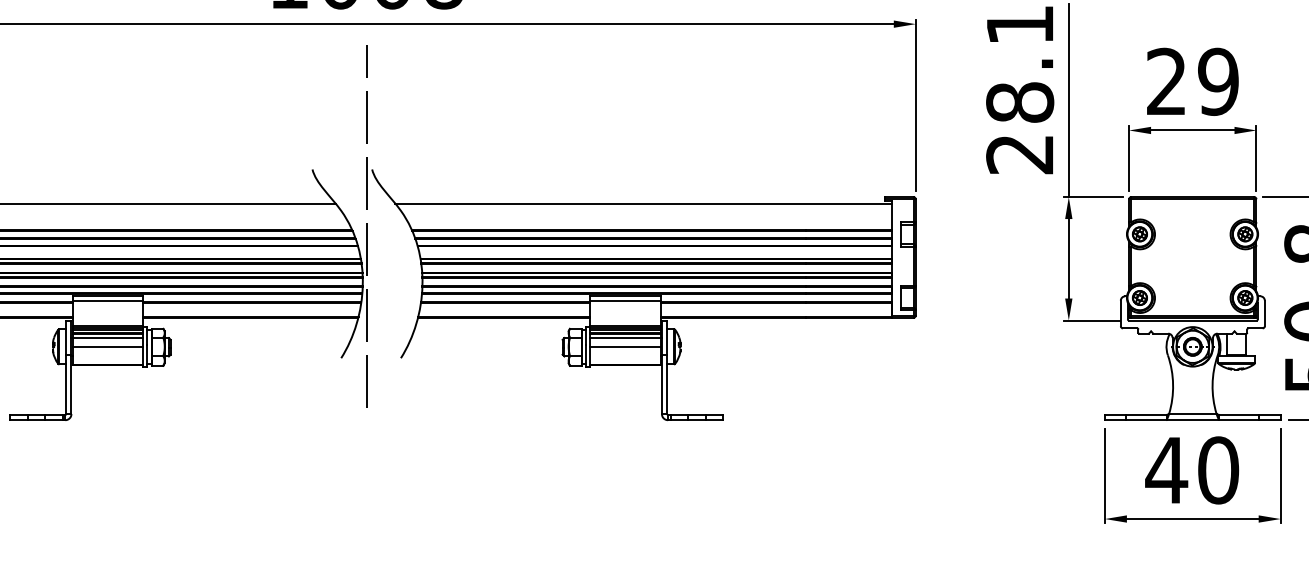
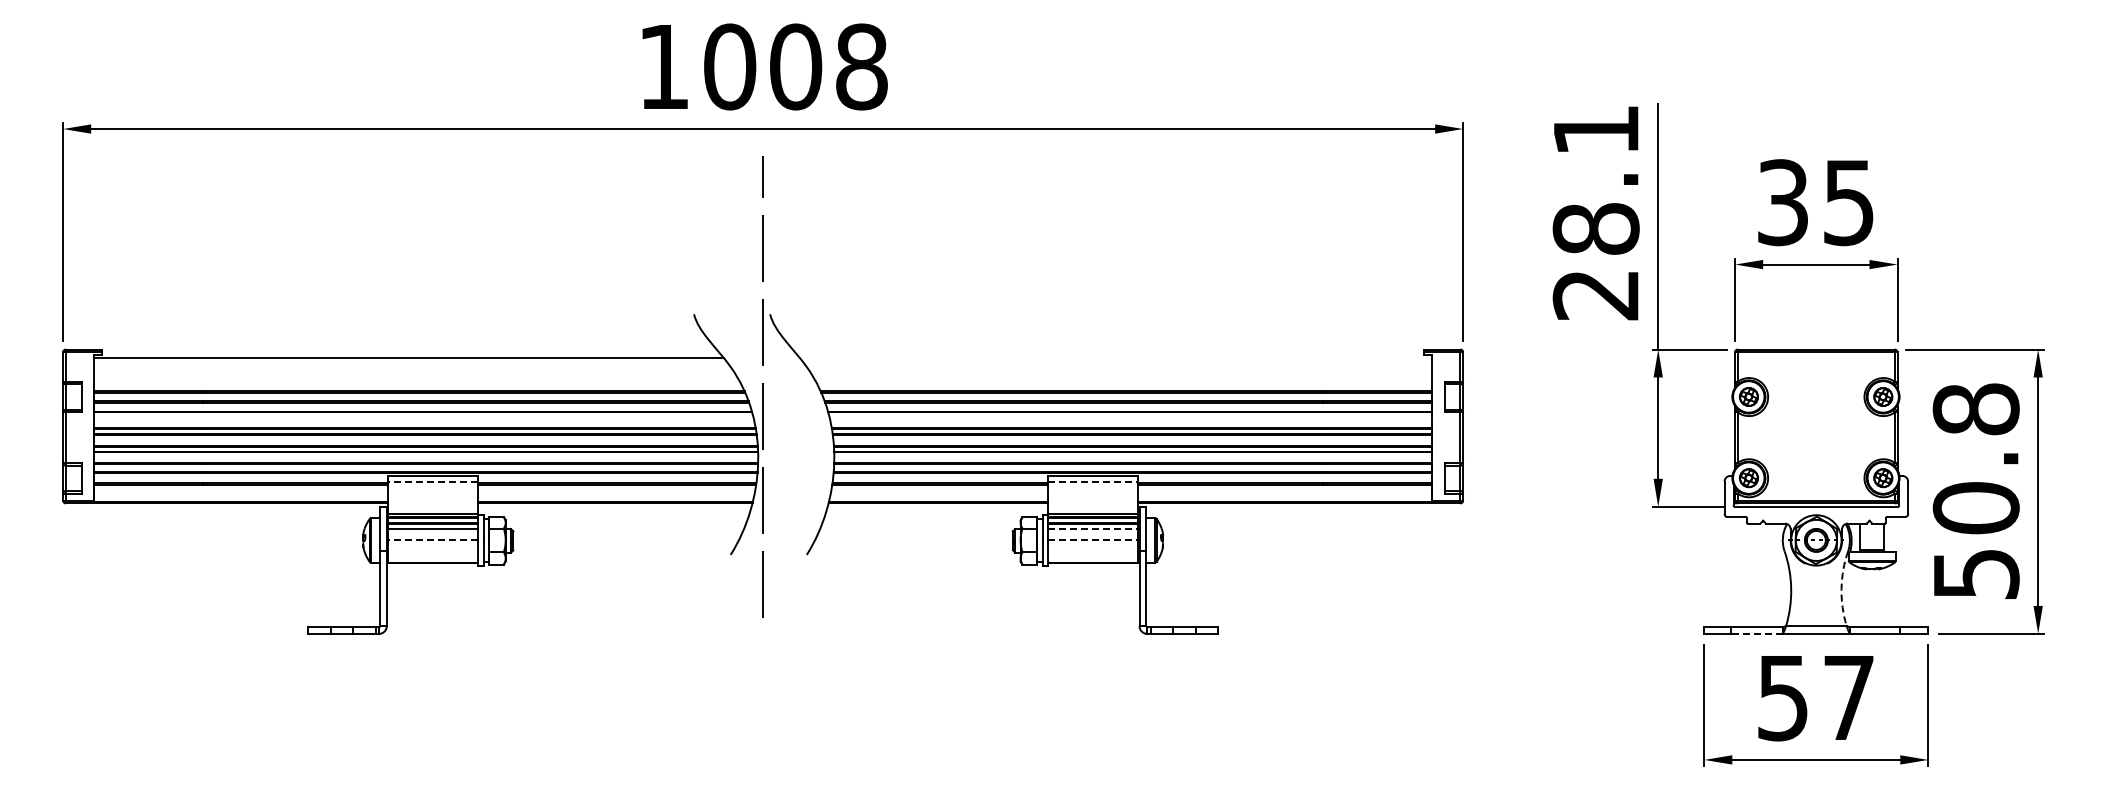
text: (1192, 81) -> (1816, 202), 29 -> 35
line: (643, 203) -> (1115, 357), removed
line: (108, 300) -> (433, 481), solid -> dashed
line: (625, 300) -> (1093, 481), solid -> dashed
line: (625, 338) -> (1093, 529), solid -> dashed
line: (108, 346) -> (433, 540), solid -> dashed
line: (625, 346) -> (1093, 540), solid -> dashed
arc: (1212, 384) -> (1841, 588), solid -> dashed
line: (1146, 419) -> (1757, 633), solid -> dashed
text: (1192, 470) -> (1815, 697), 40 -> 57

